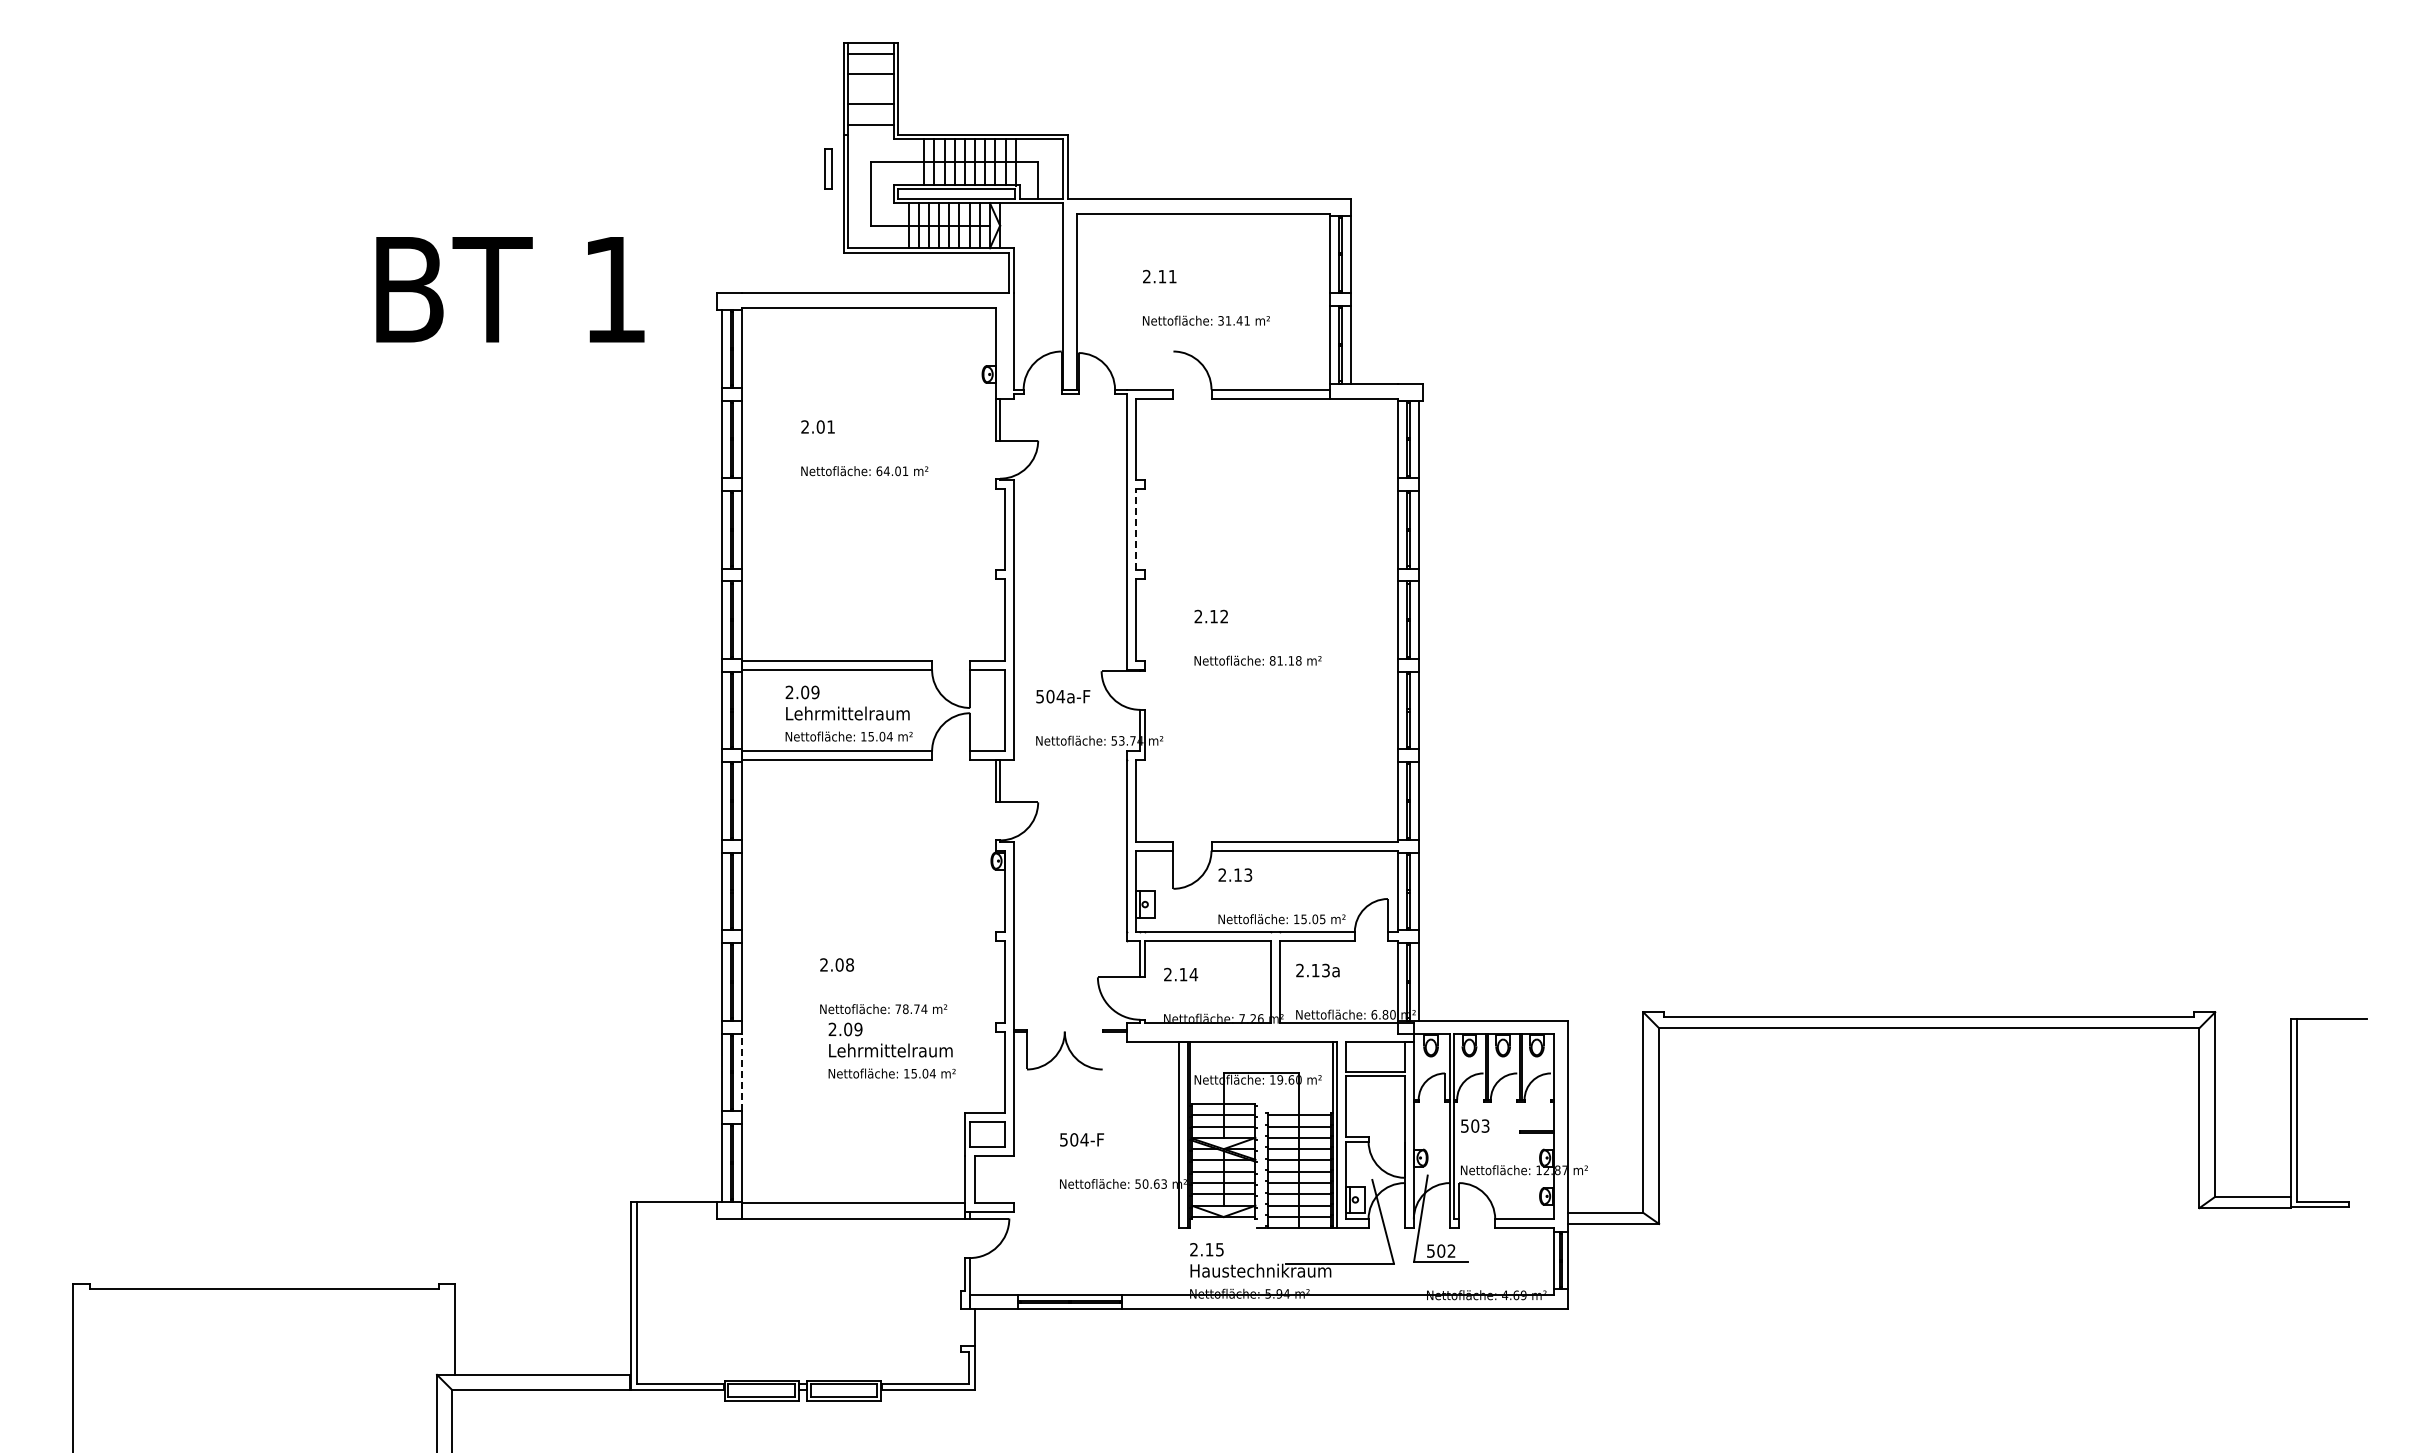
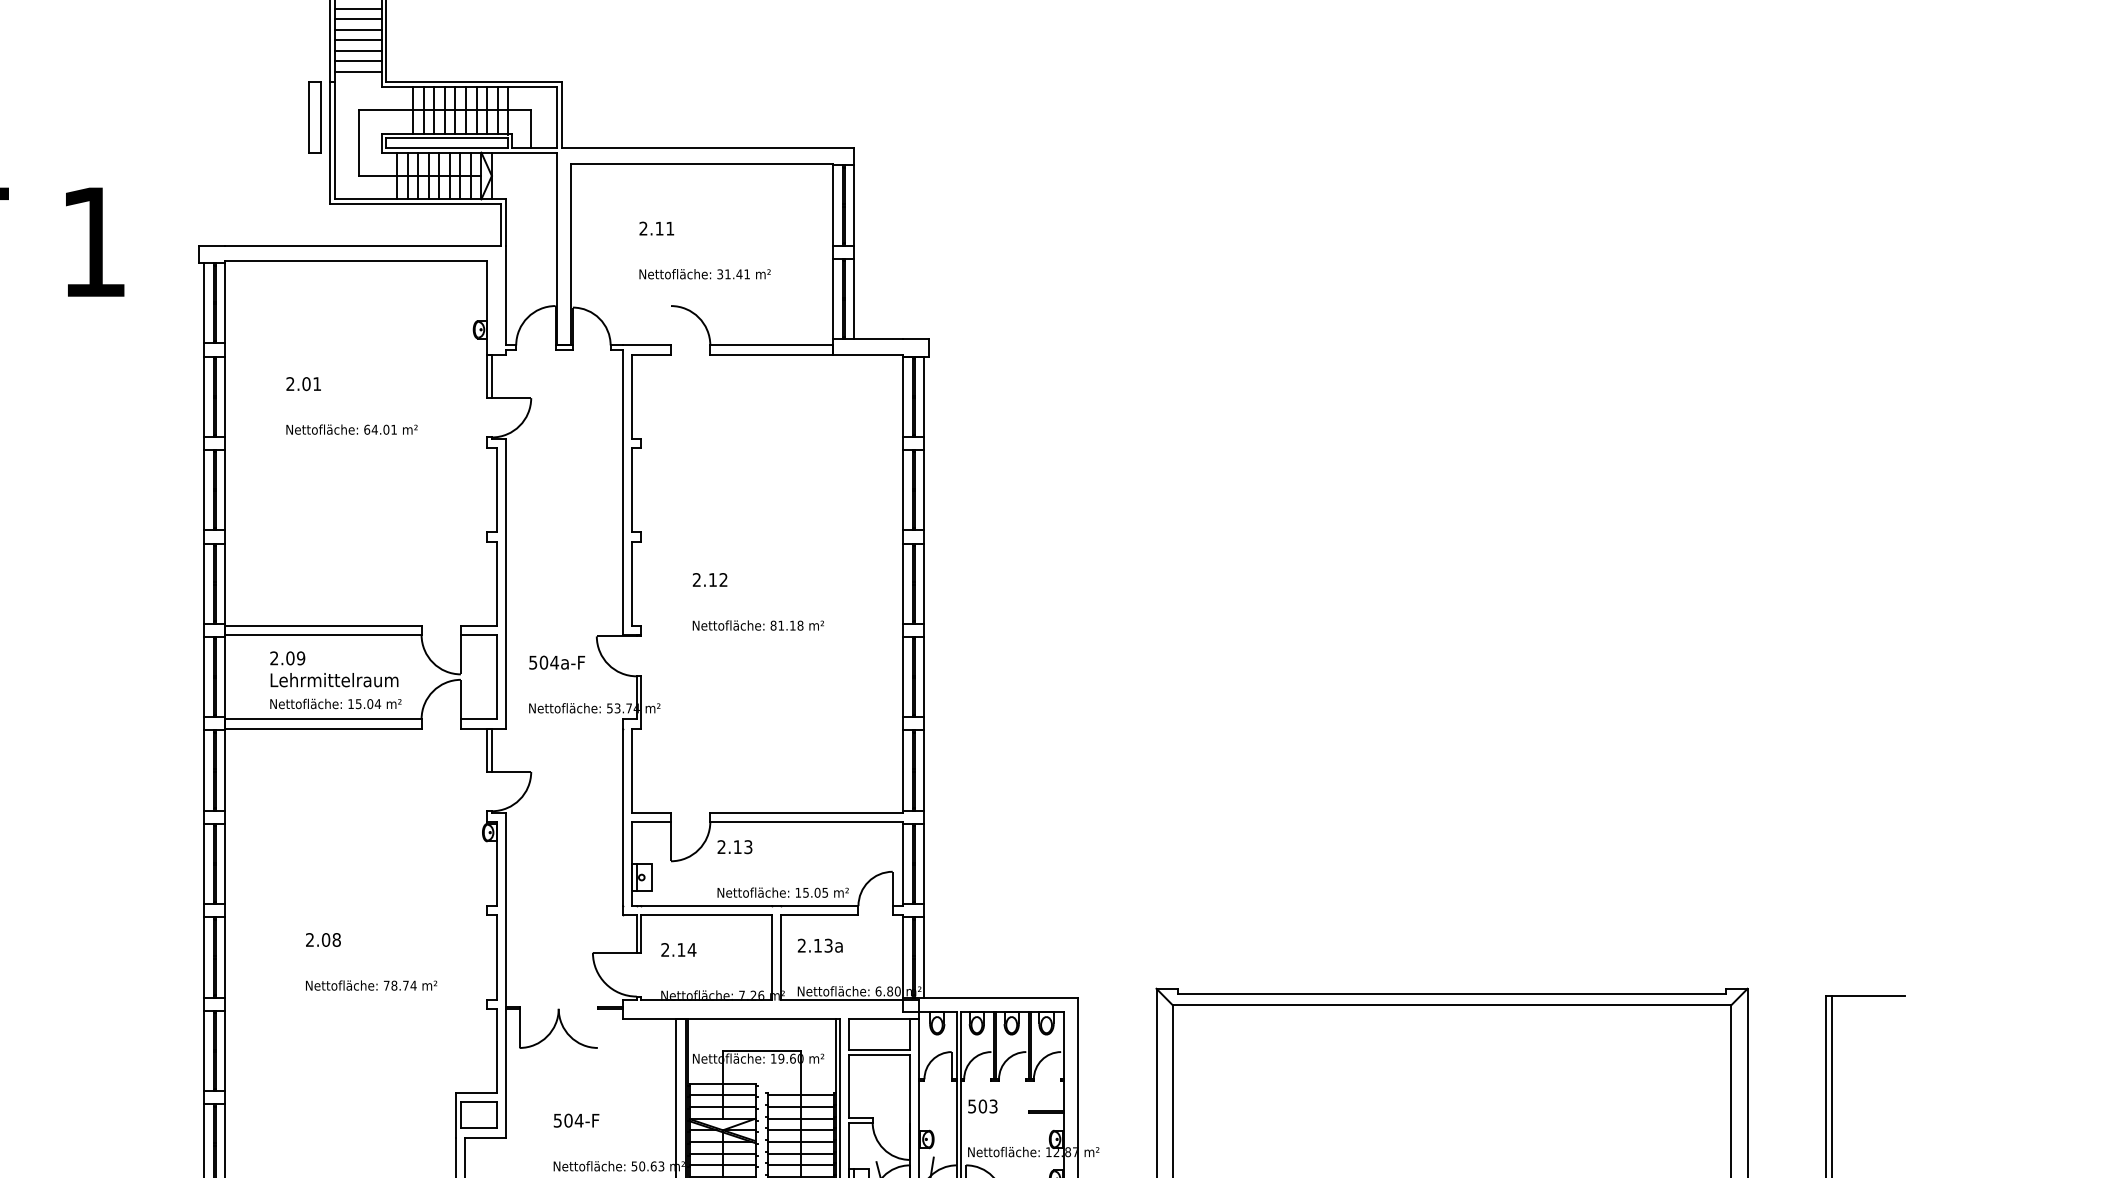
line: (870, 63) -> (357, 8), added
line: (870, 84) -> (357, 30), added
line: (870, 94) -> (357, 40), added
line: (870, 114) -> (357, 61), added
part: (828, 168) -> (314, 116), size x1.67
line: (1135, 529) -> (631, 489), dashed -> solid
part: (891, 1050) -> (379, 1028), removed
line: (742, 1072) -> (225, 1051), dashed -> solid

